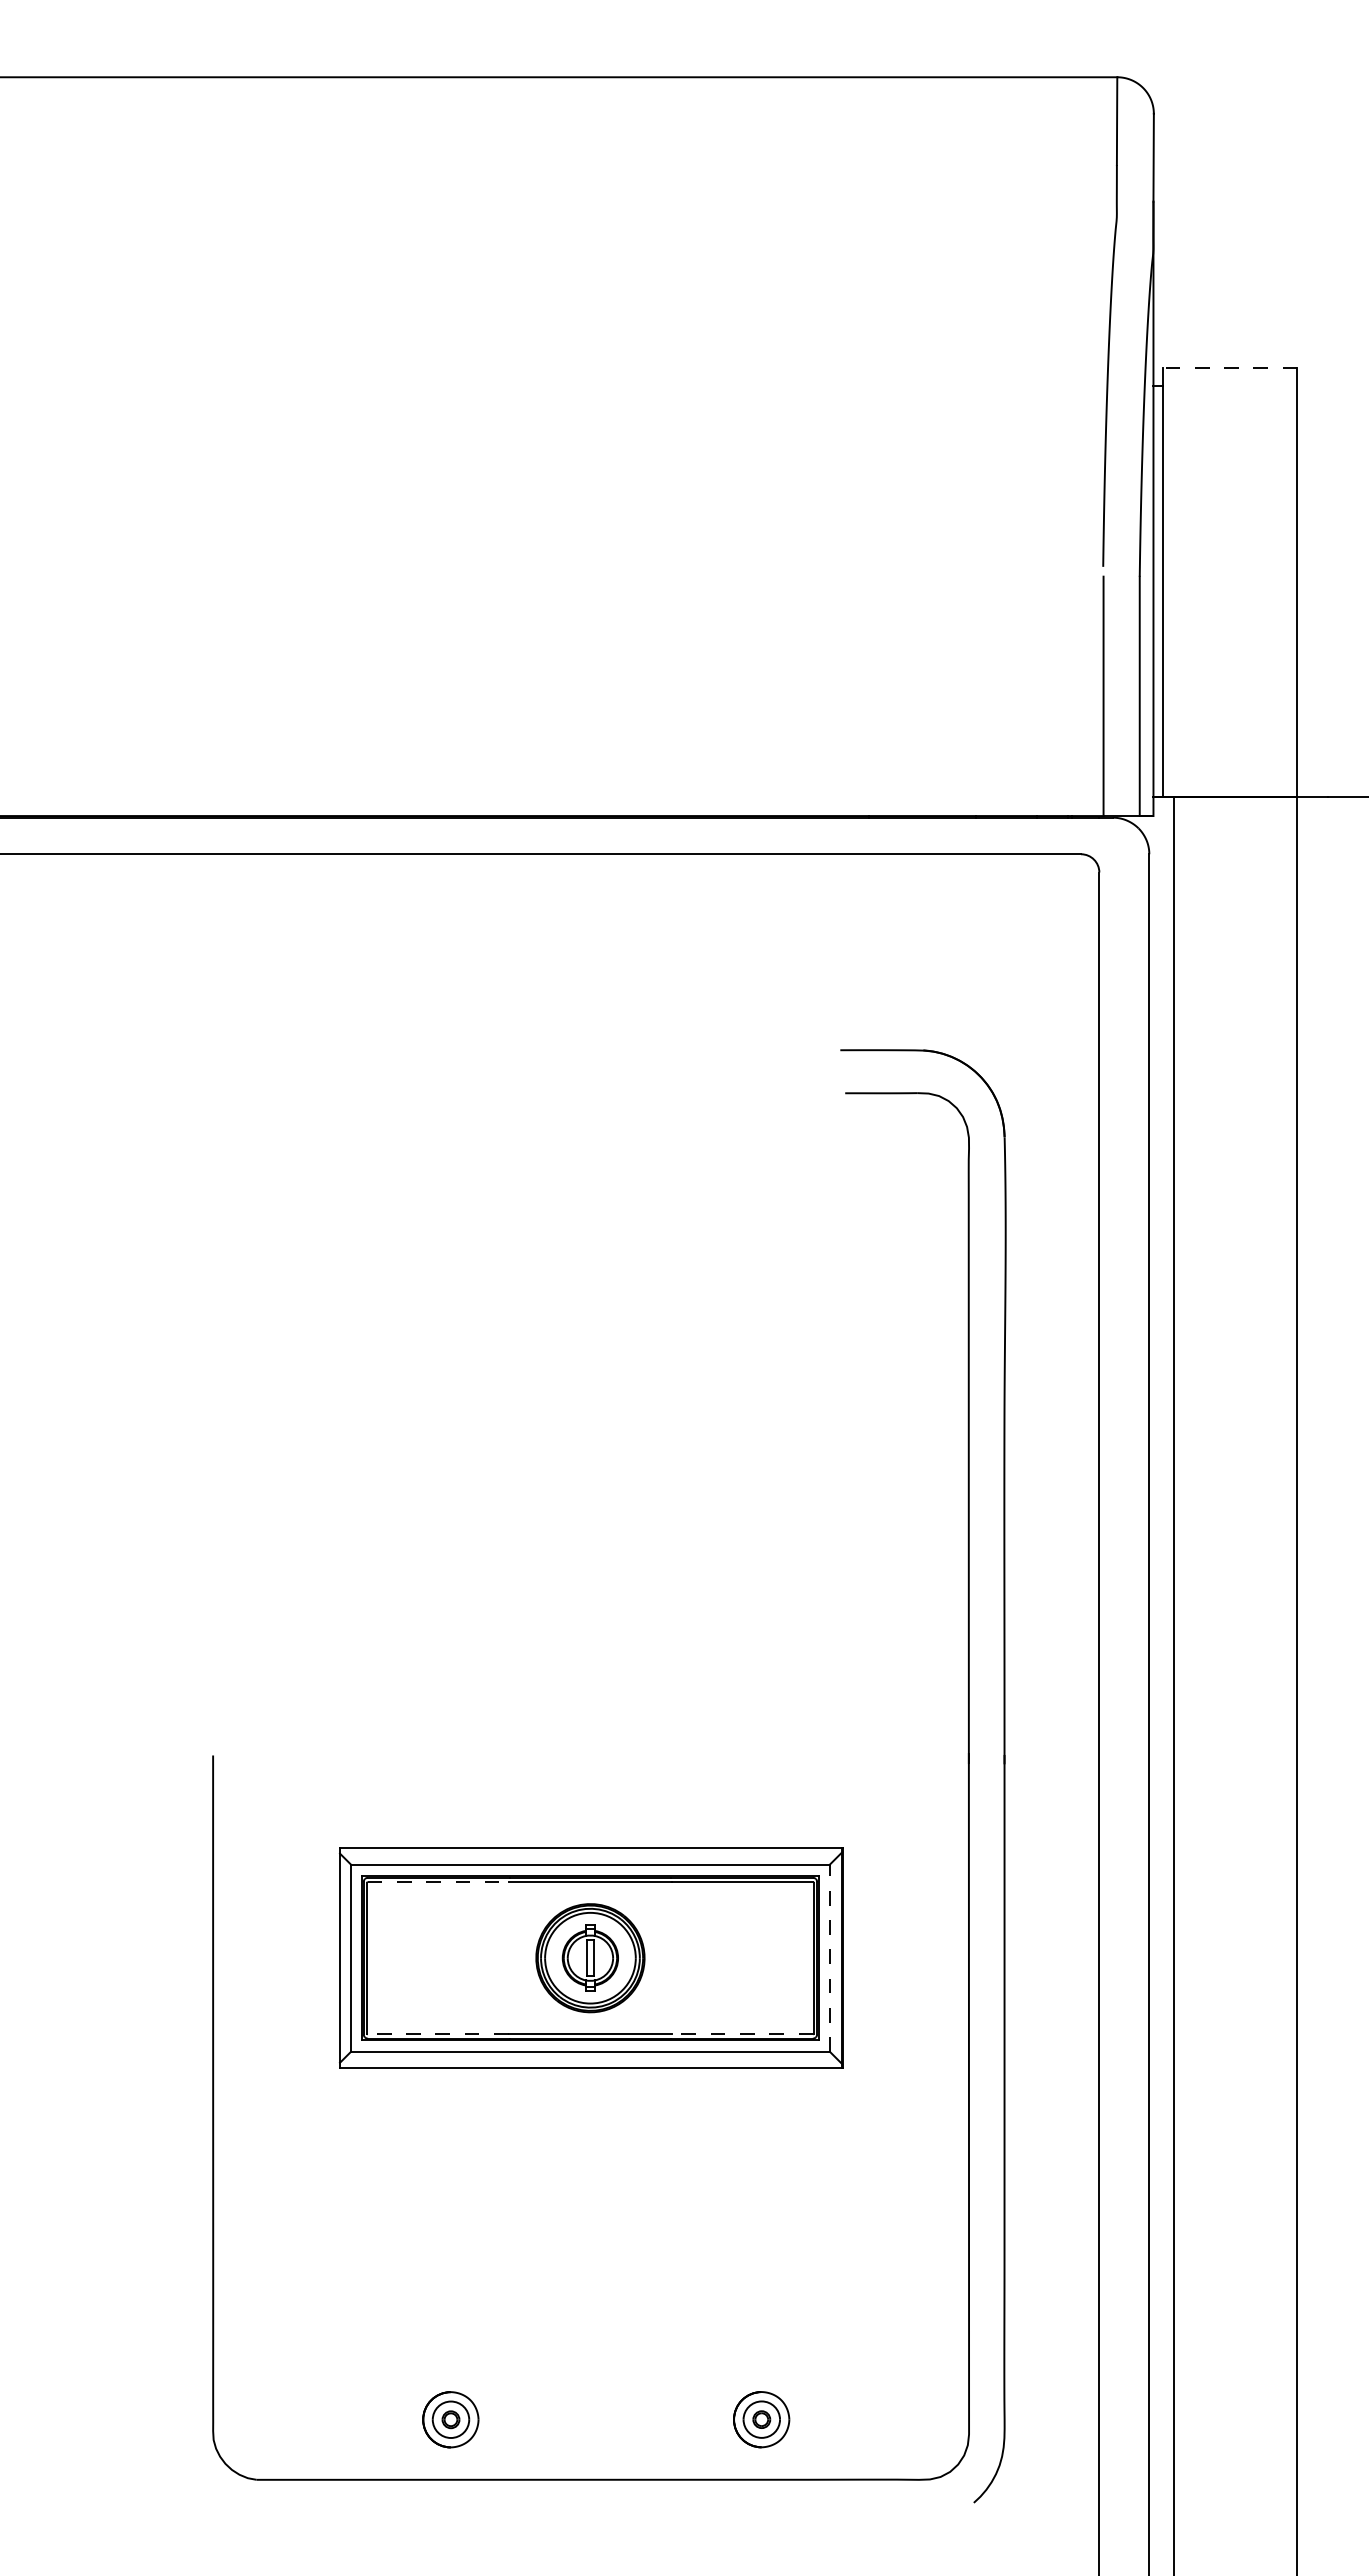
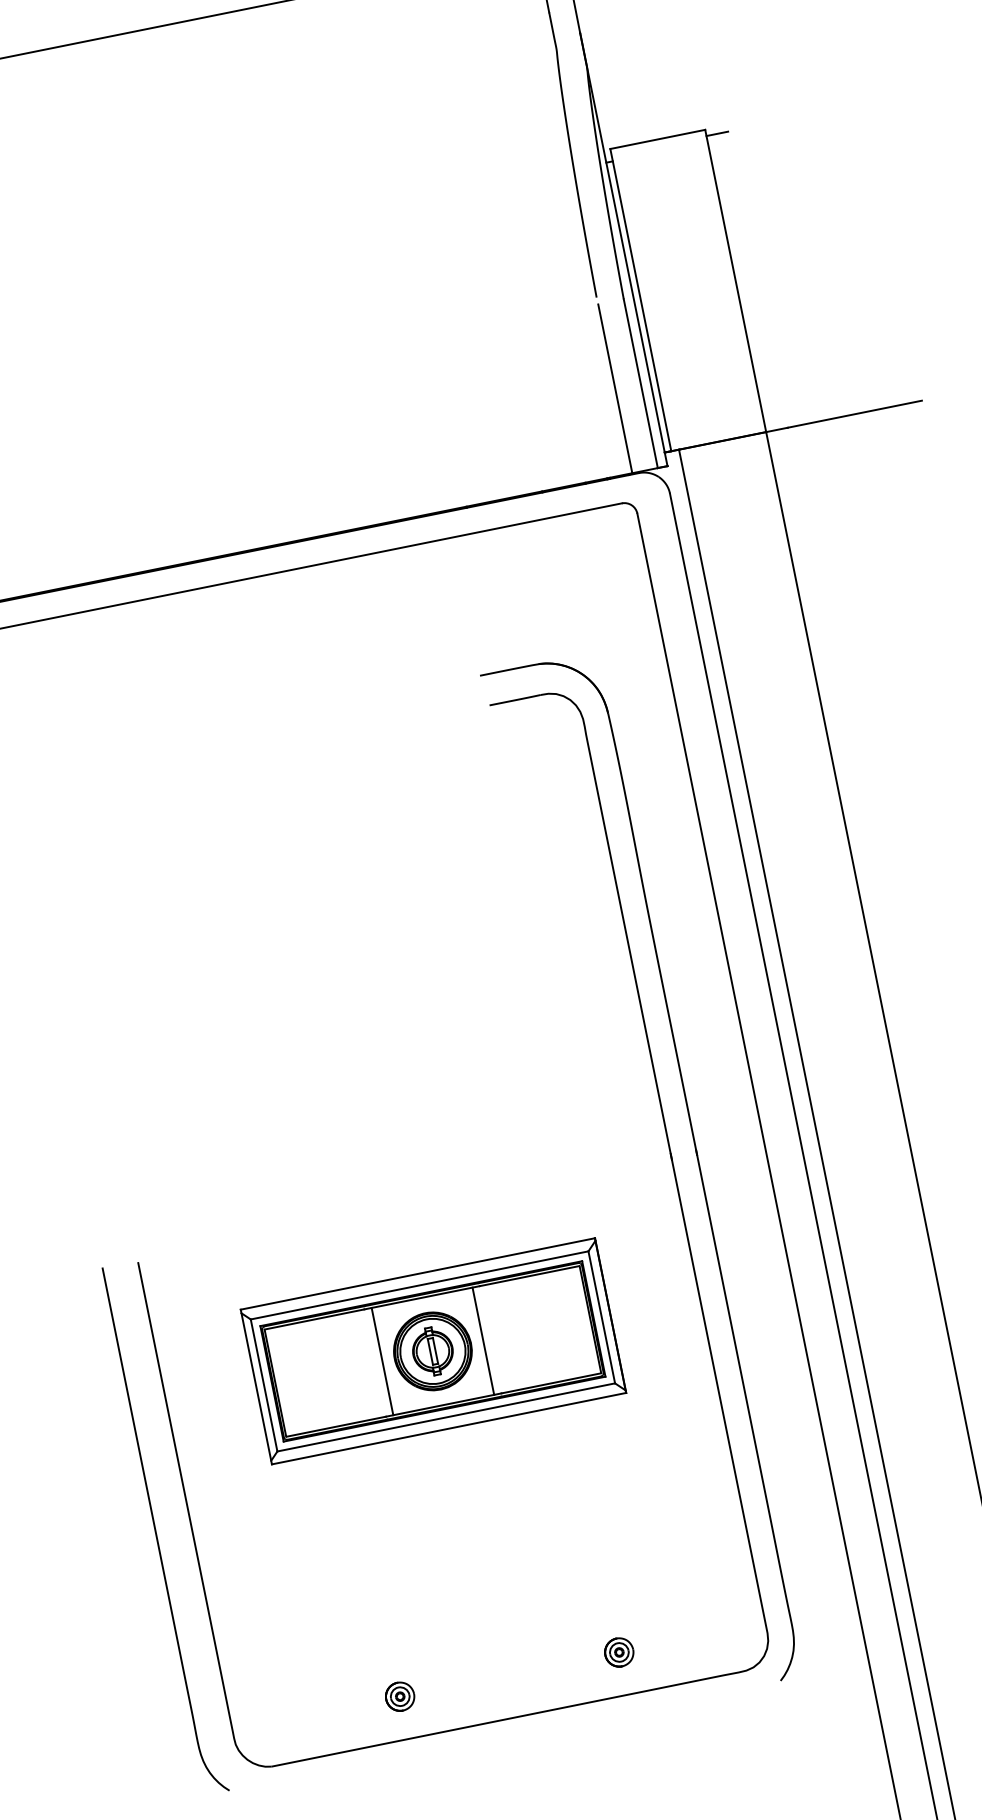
line: (1229, 368) -> (657, 139), dashed -> solid
line: (1312, 376) -> (717, 133), added
line: (438, 1882) -> (315, 1319), dashed -> solid
line: (518, 1958) -> (382, 1361), added
line: (661, 1958) -> (483, 1341), added
line: (829, 1958) -> (601, 1317), dashed -> solid
line: (437, 2034) -> (335, 1426), dashed -> solid
line: (742, 2034) -> (550, 1383), dashed -> solid
curve: (163, 2127) -> (155, 1531), added
part: (450, 2419) -> (399, 1696), size x0.71
part: (761, 2419) -> (619, 1652), size x0.71

